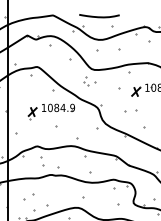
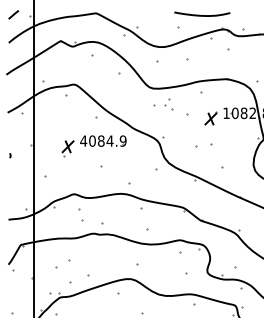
curve: (99, 17) -> (202, 15), moved
part: (85, 81) -> (168, 104), moved
text: (43, 107) -> (83, 140), 1084.9 -> 4084.9

